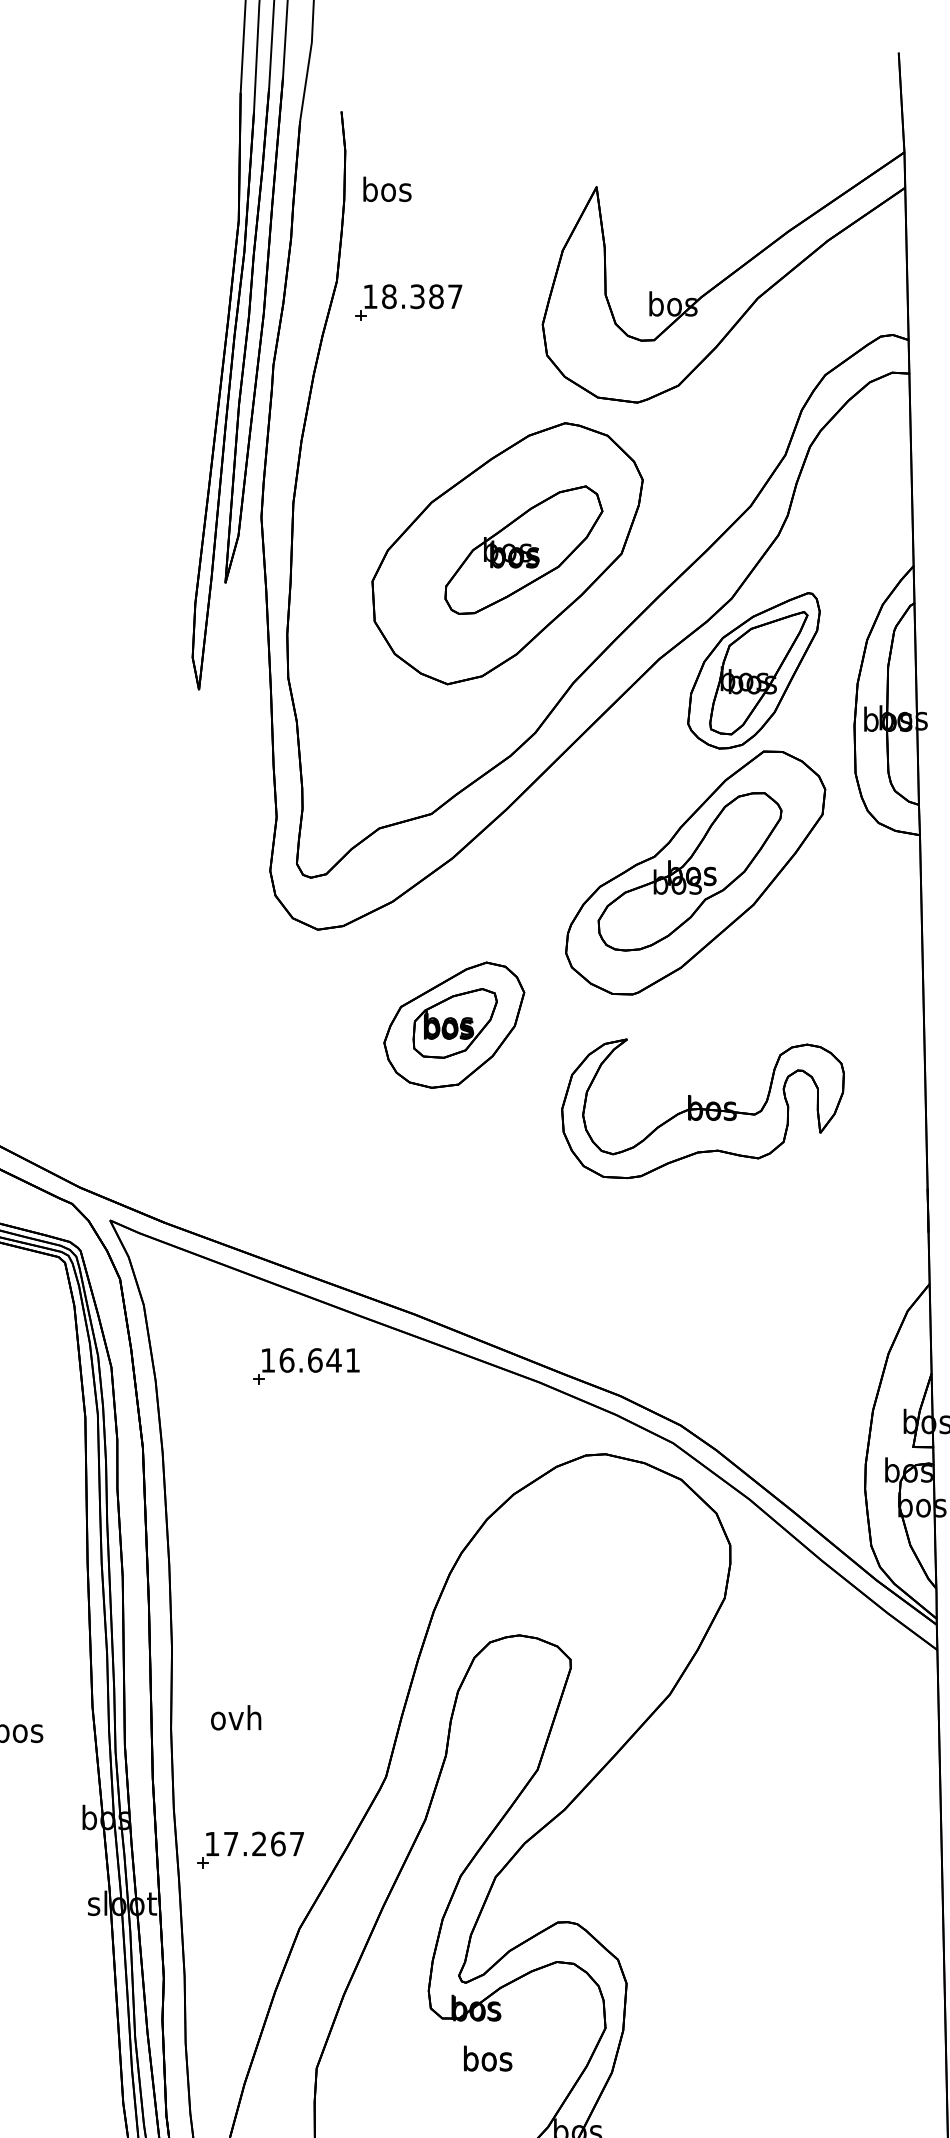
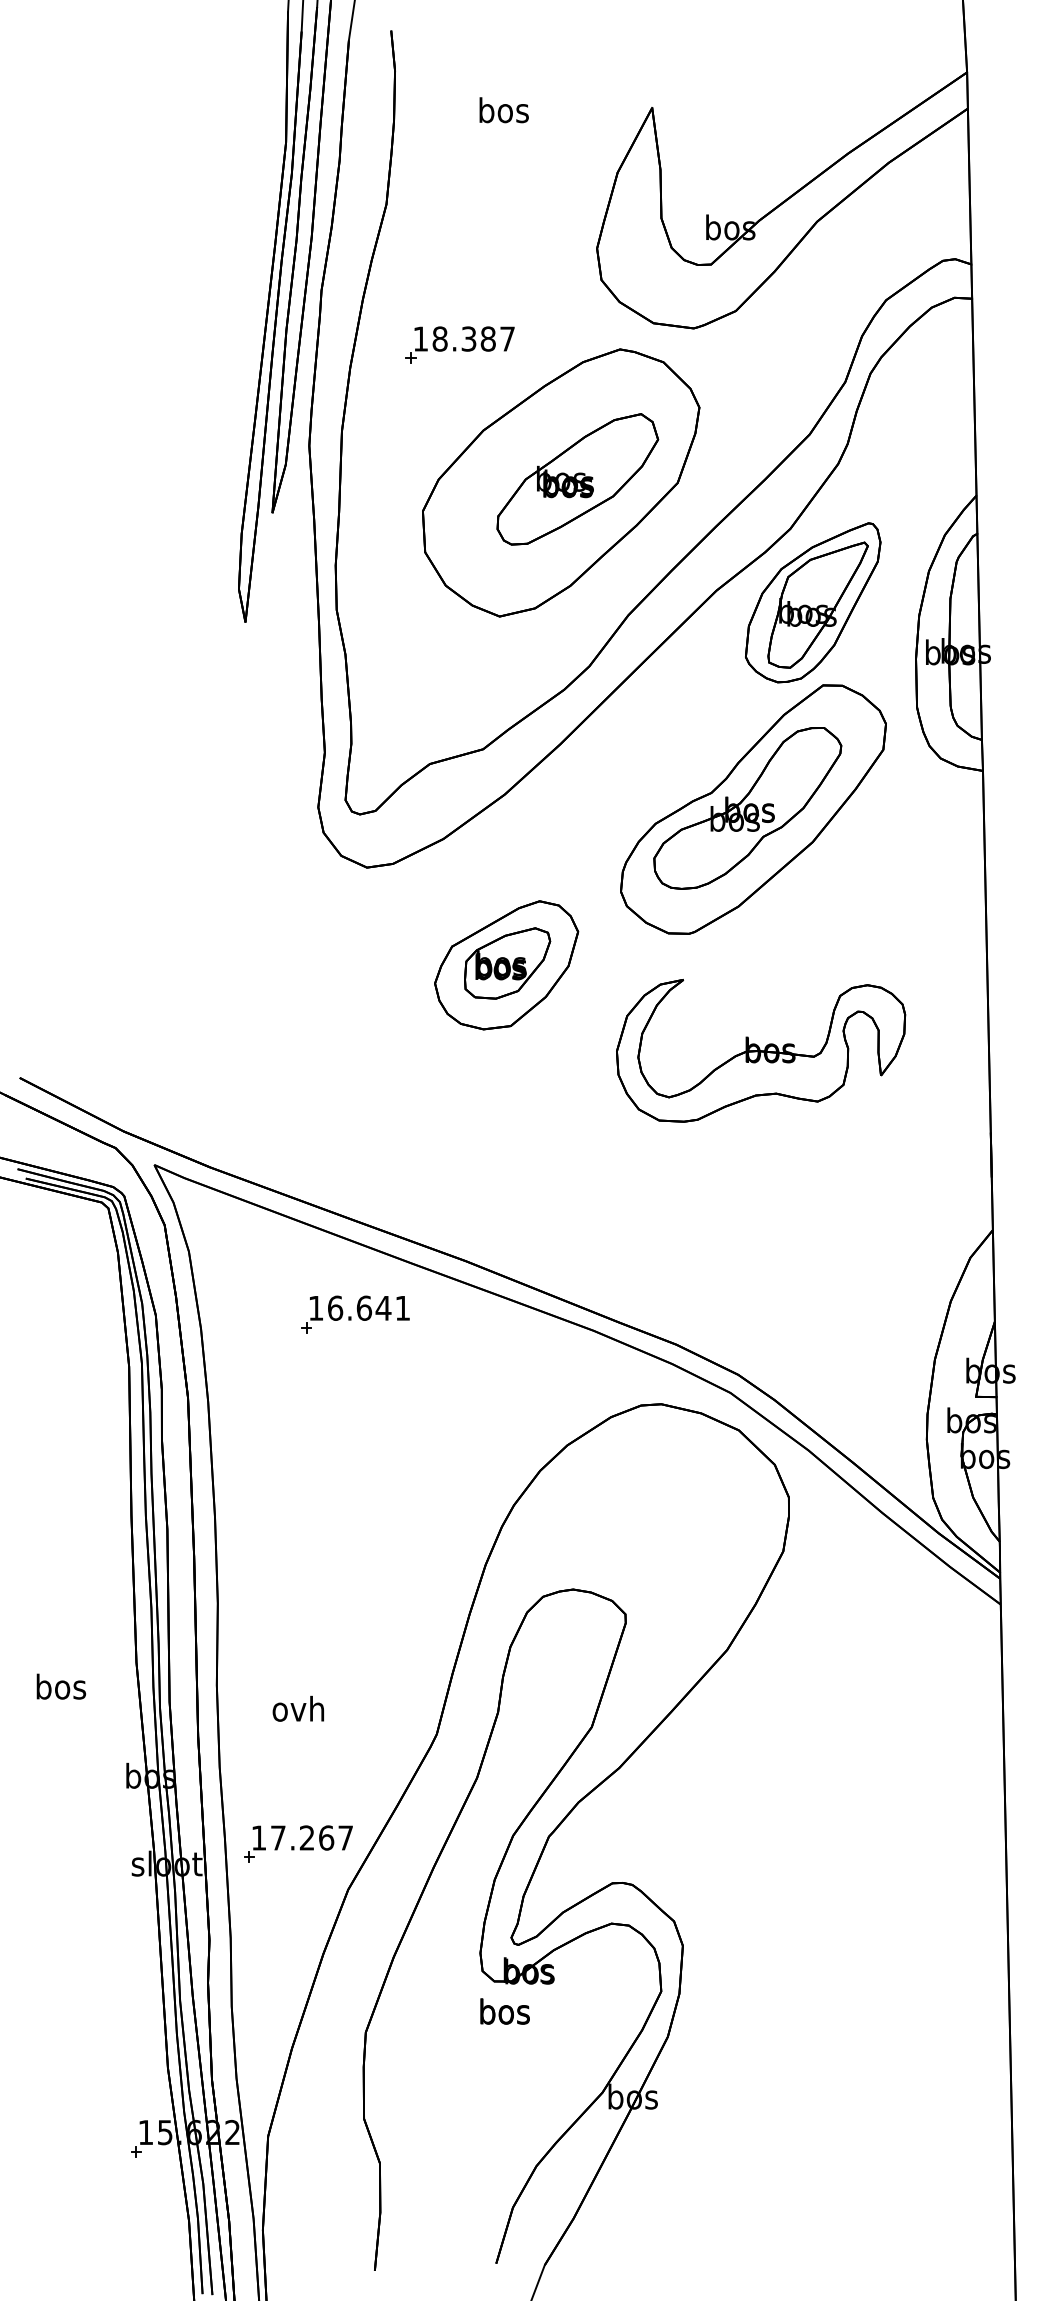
text: (386, 189) -> (503, 110), moved
part: (408, 302) -> (459, 344), moved
text: (235, 1717) -> (297, 1708), moved
part: (250, 1849) -> (298, 1843), moved
text: (487, 2058) -> (504, 2011), moved

